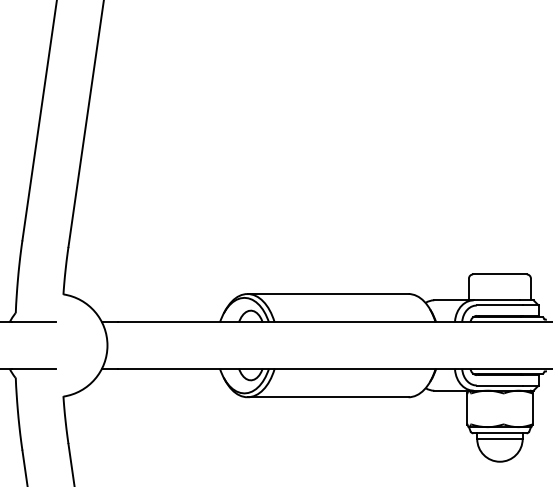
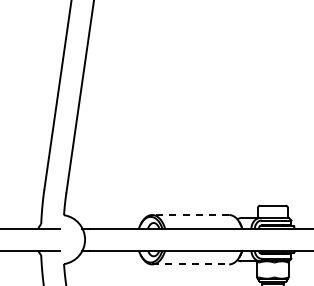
line: (327, 295) -> (190, 215), solid -> dashed
line: (327, 397) -> (190, 264), solid -> dashed

